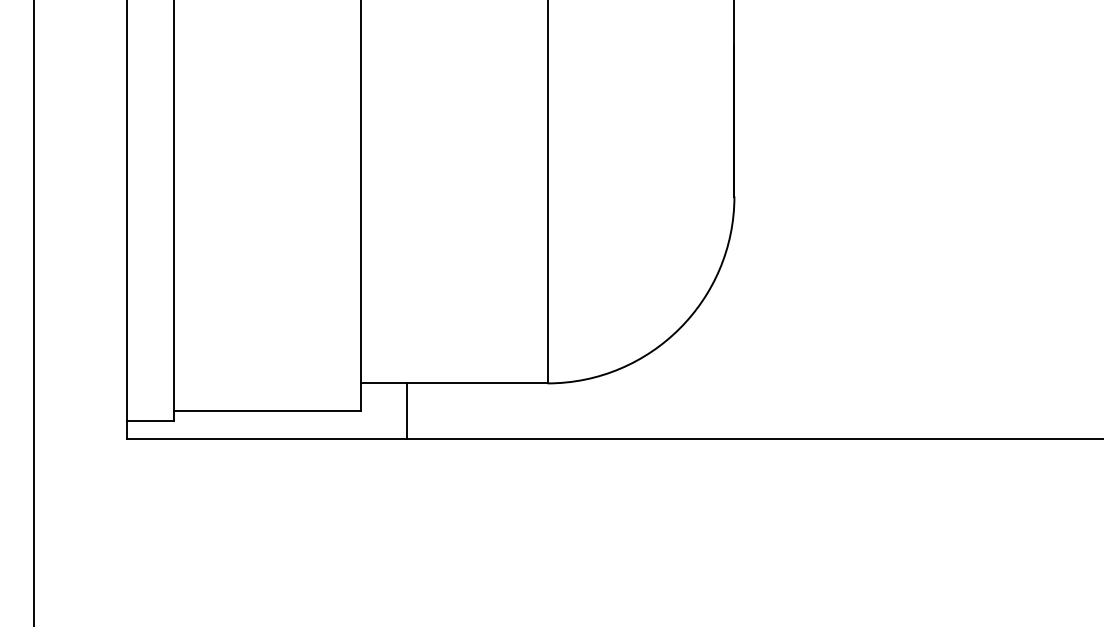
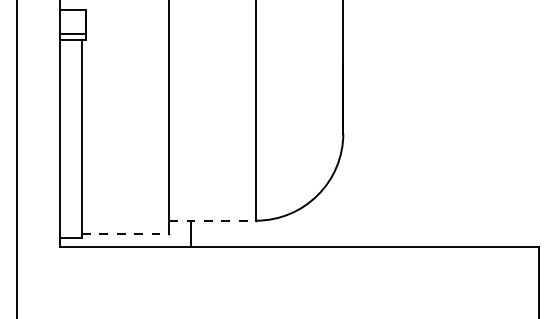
line: (453, 382) -> (212, 220), solid -> dashed
line: (267, 410) -> (125, 233), solid -> dashed

